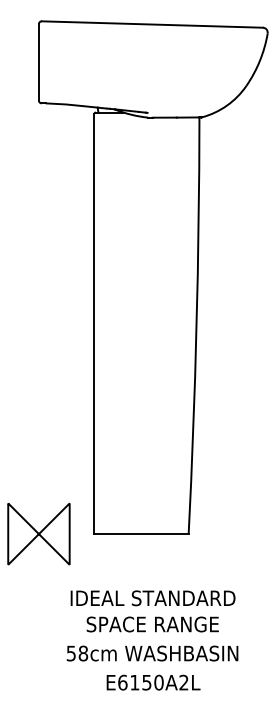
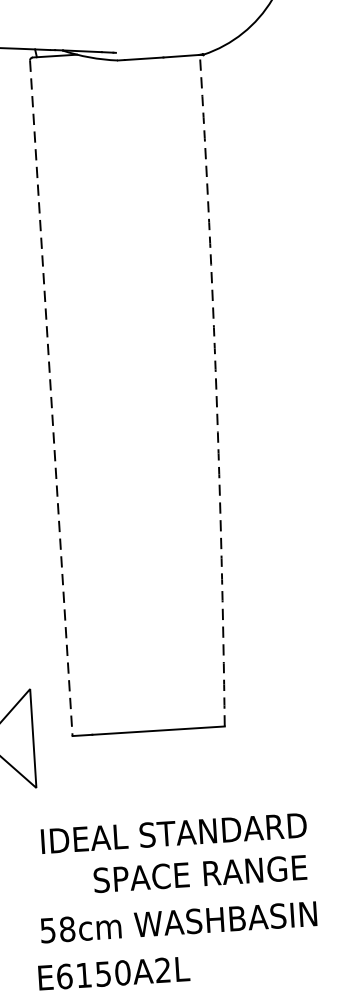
line: (94, 324) -> (52, 398), solid -> dashed
arc: (196, 325) -> (216, 390), solid -> dashed
text: (152, 624) -> (199, 874), moved
text: (153, 682) -> (114, 973), moved

